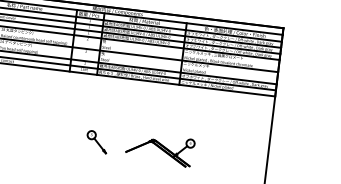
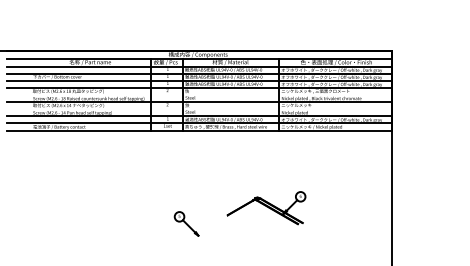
part: (96, 141) -> (186, 223), moved

